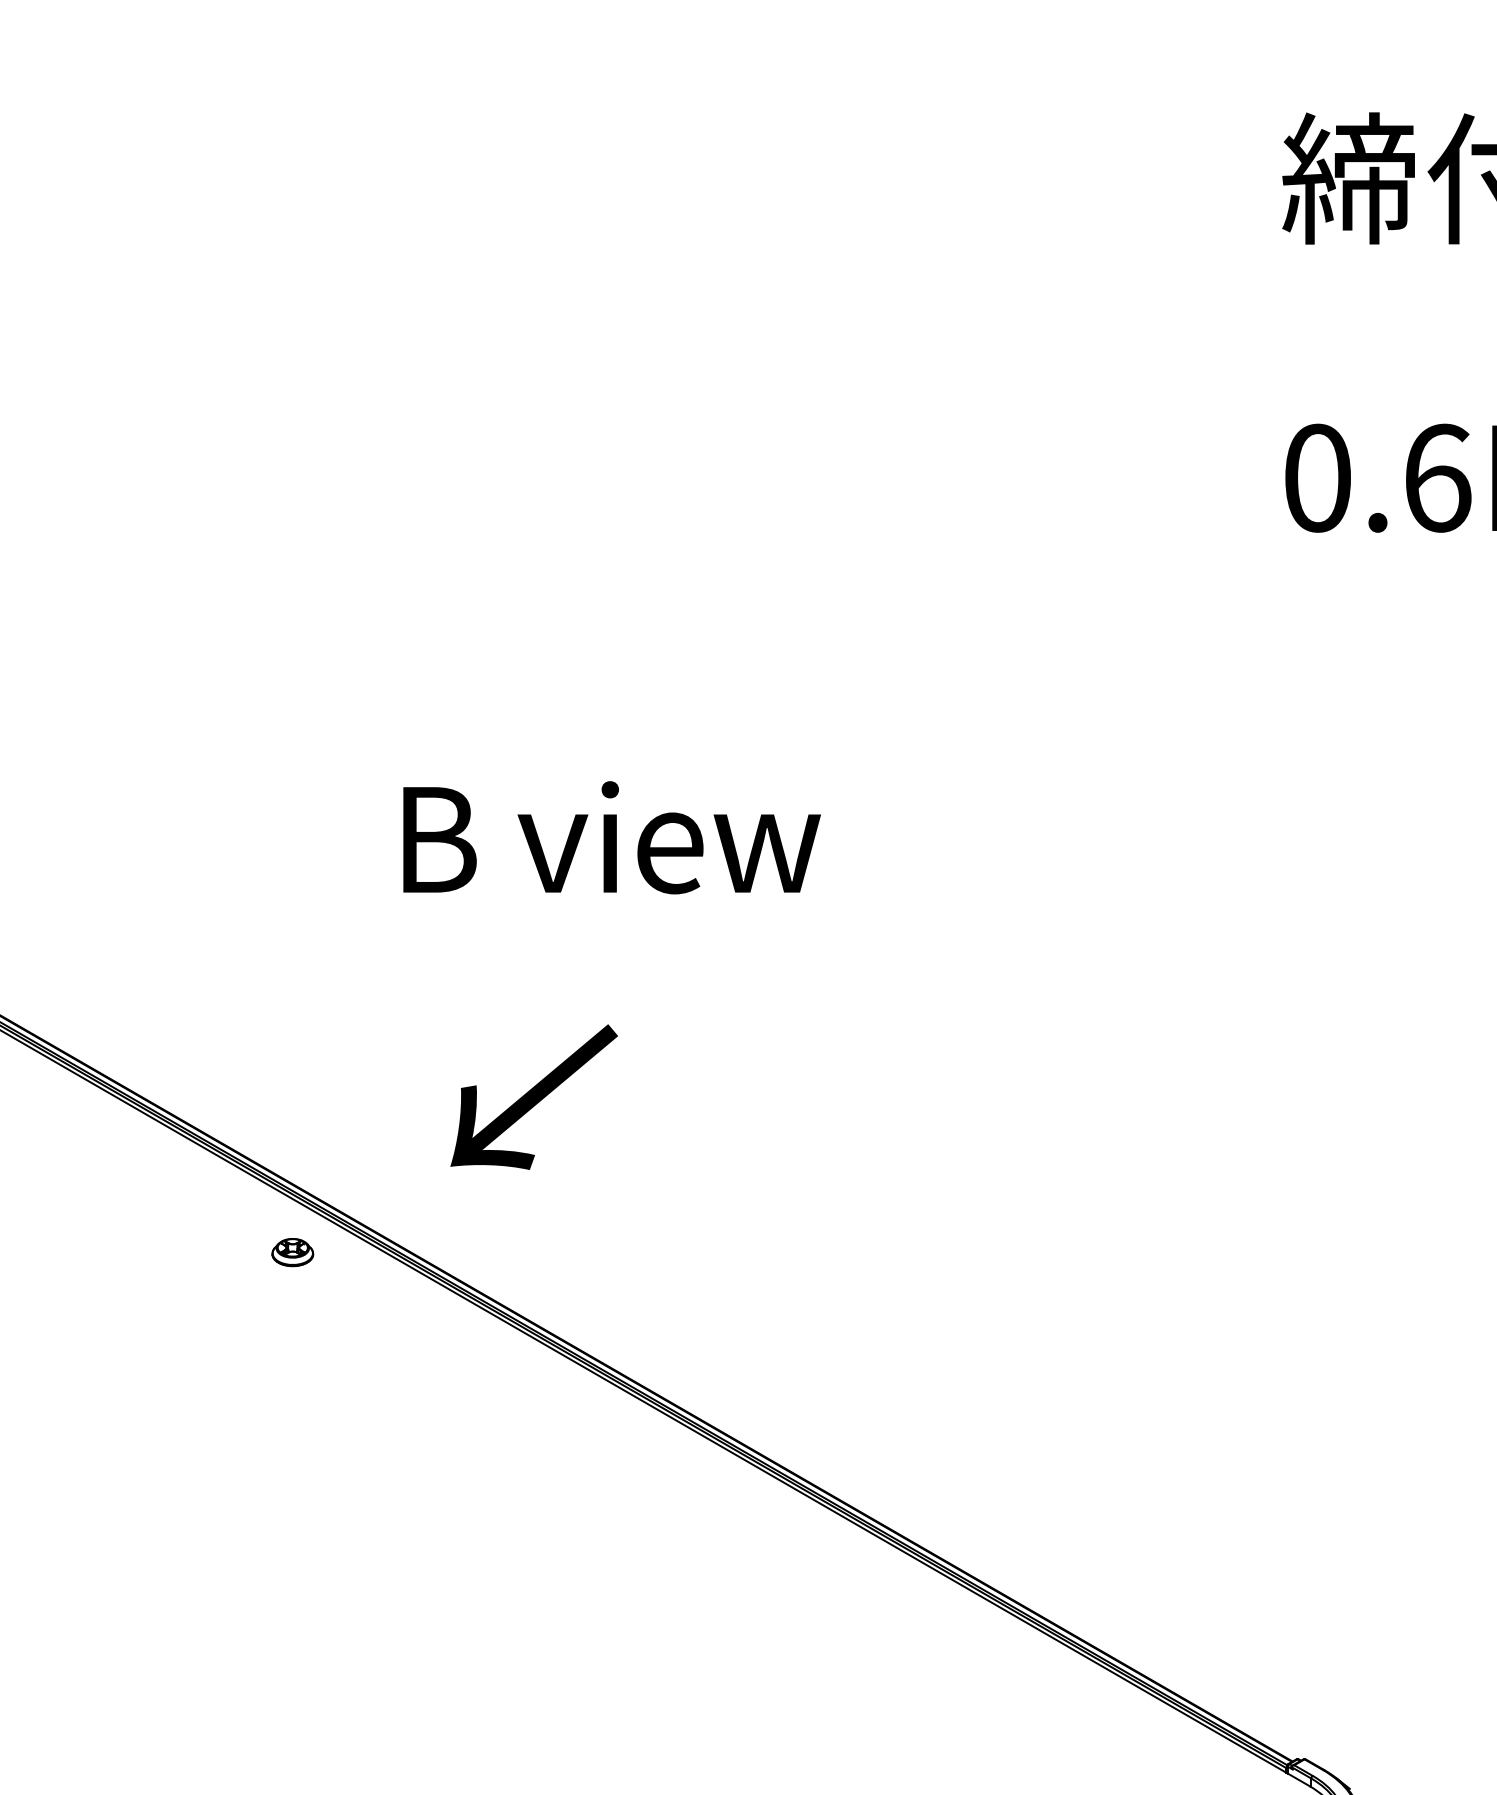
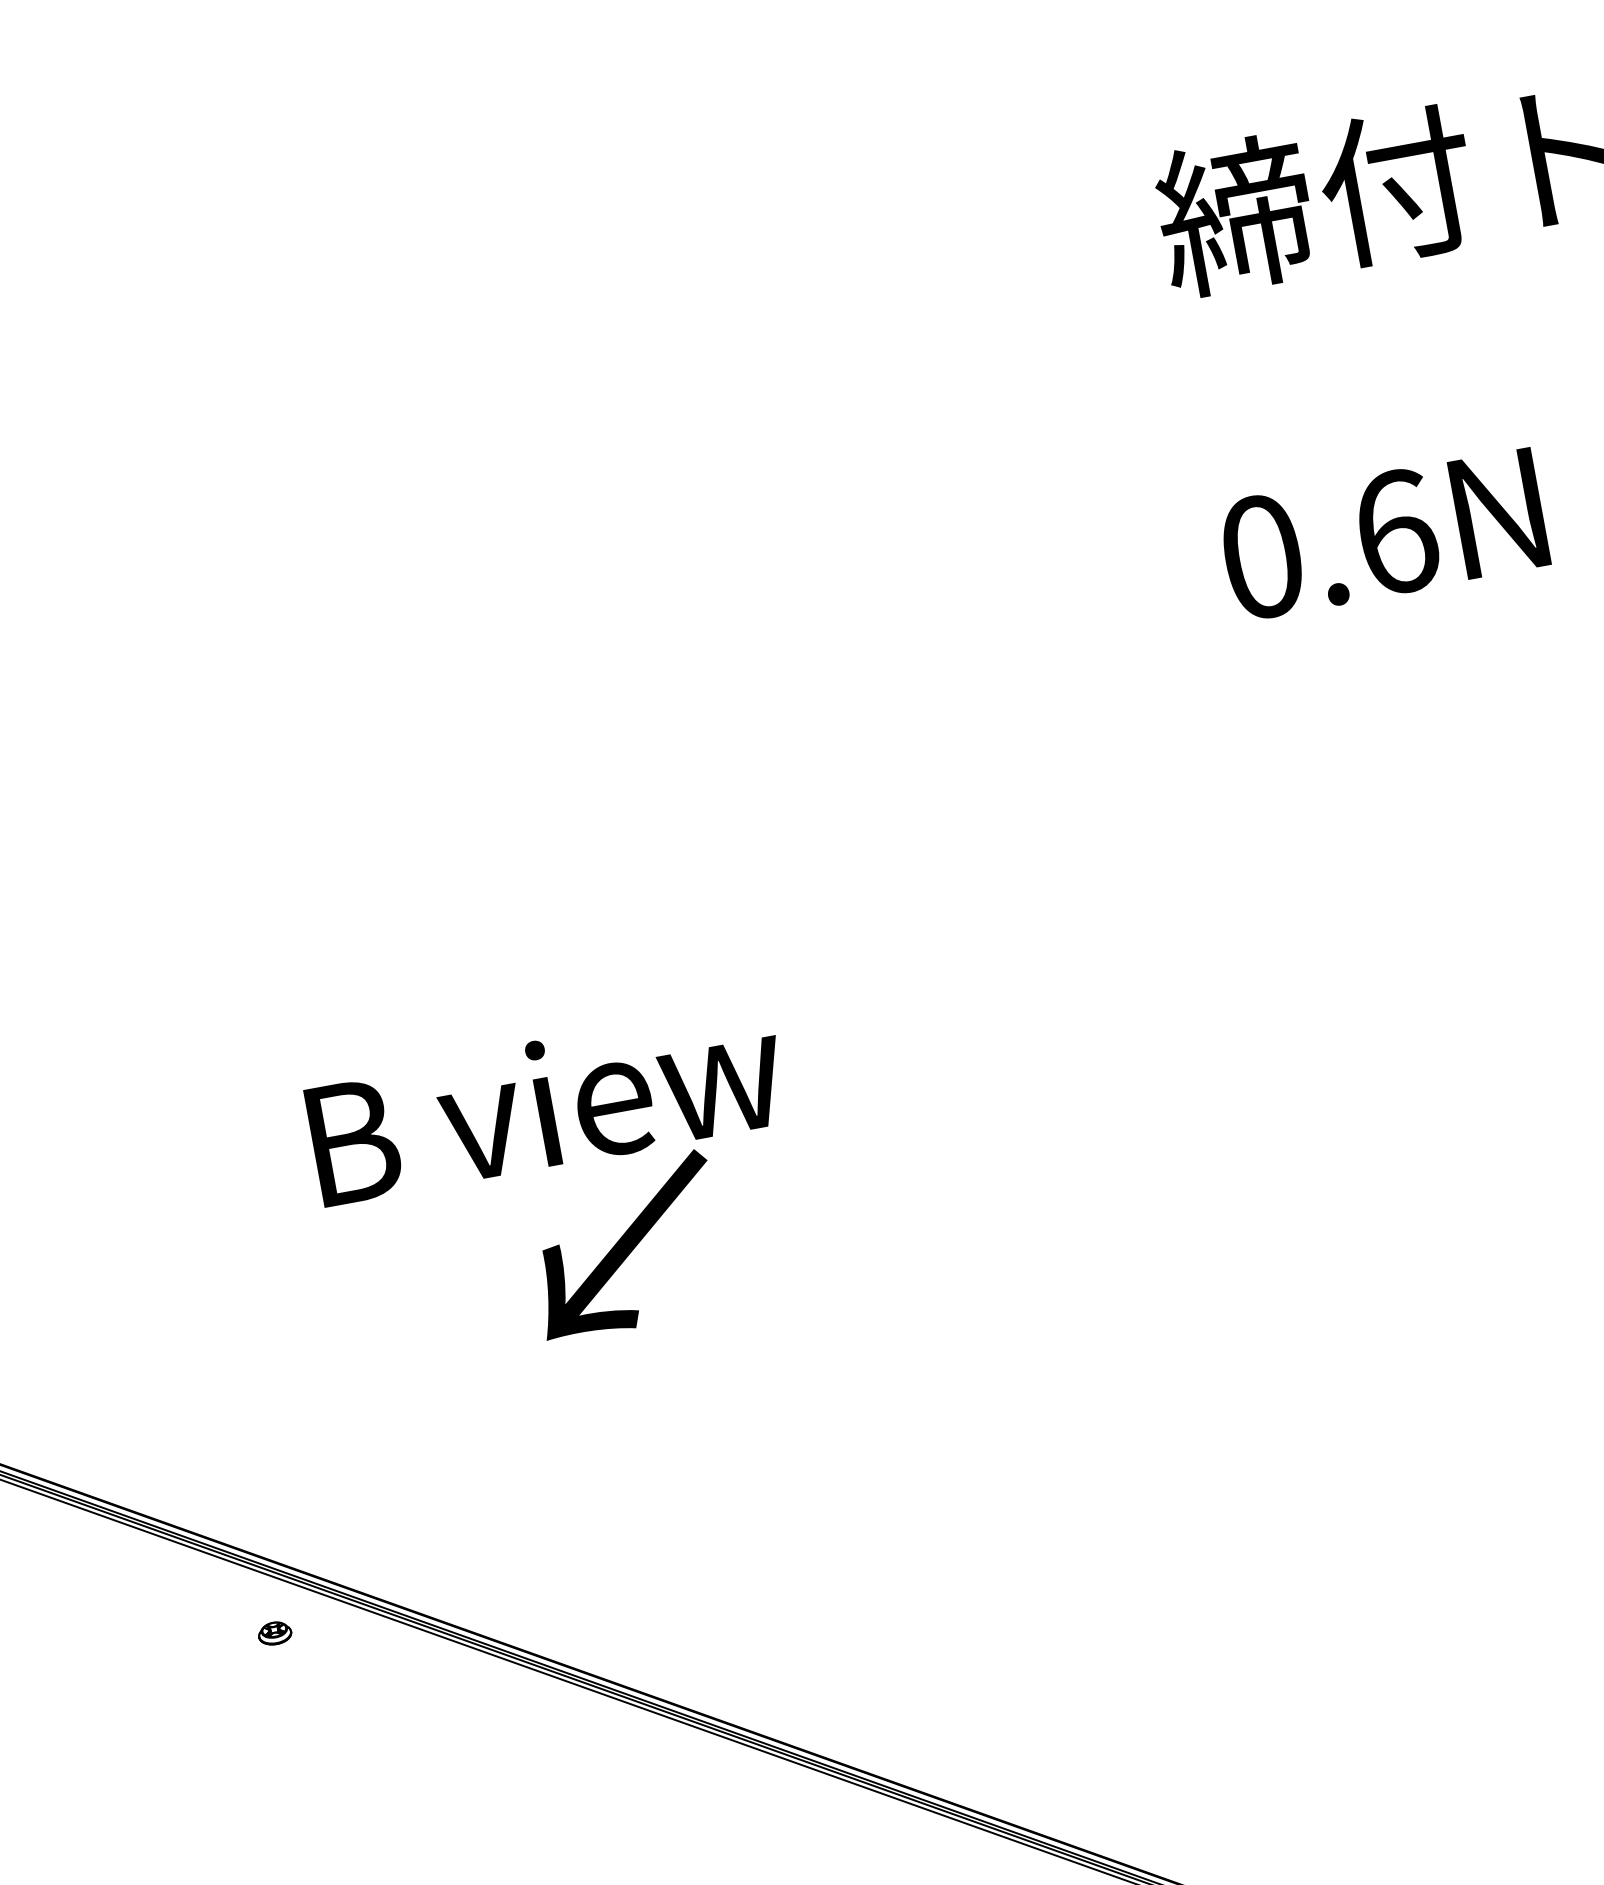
text: (533, 1096) -> (625, 1245), moved
part: (292, 1252) -> (274, 1633), size x0.7

